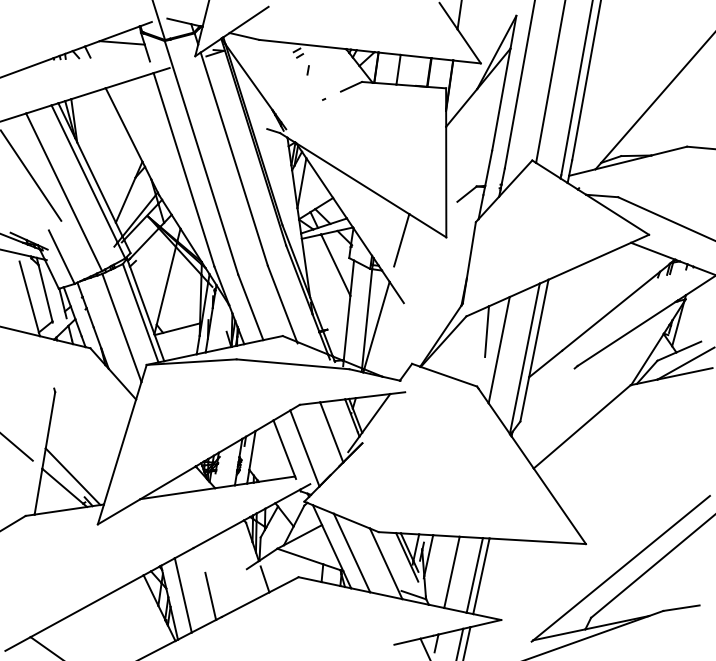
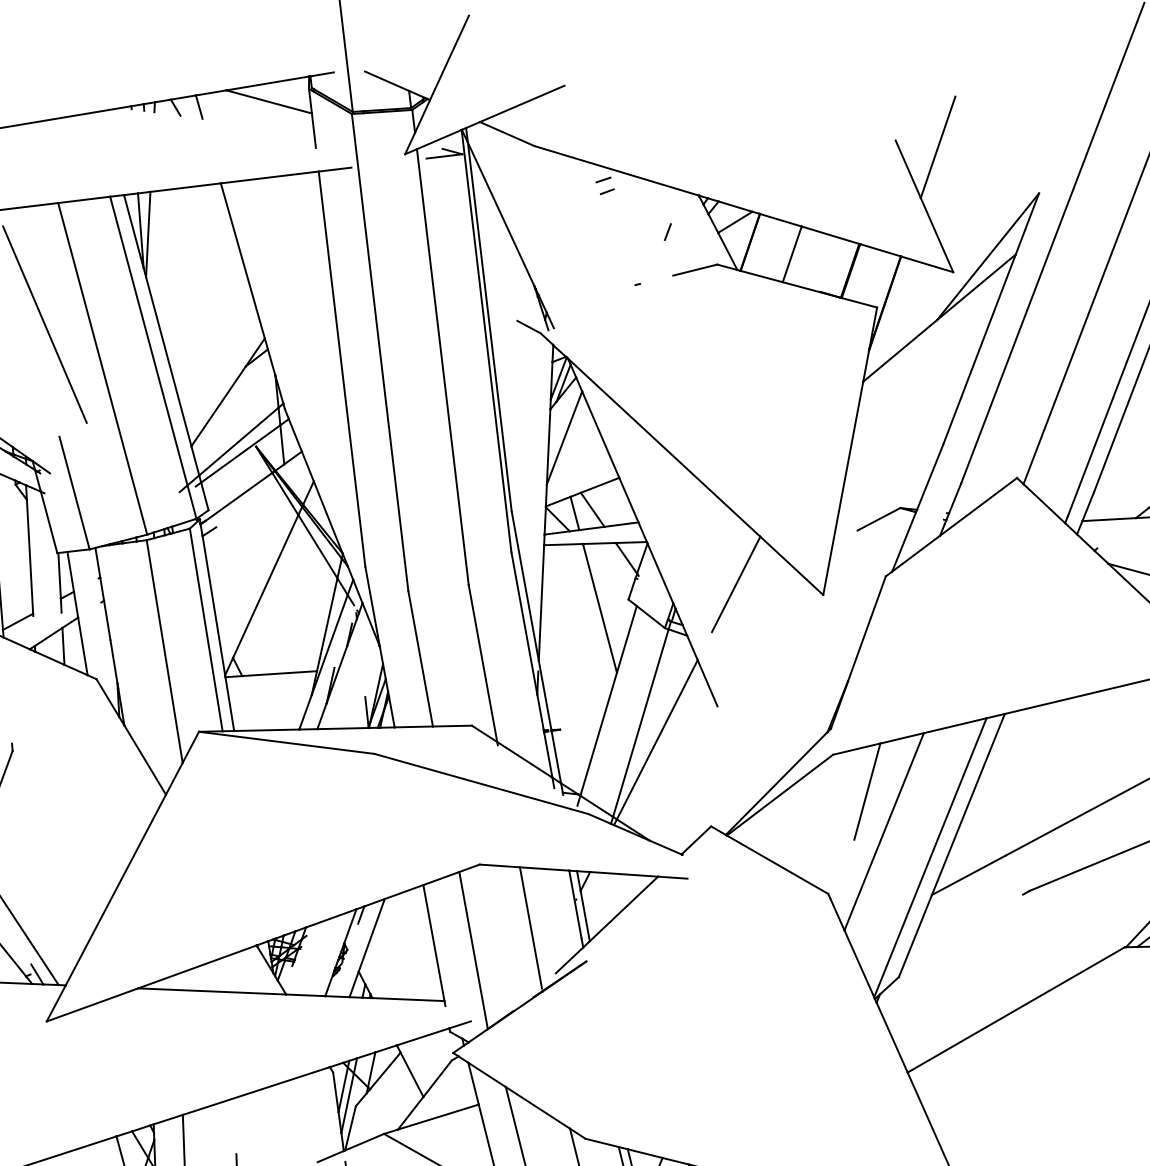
line: (307, 70) -> (666, 232), moved

